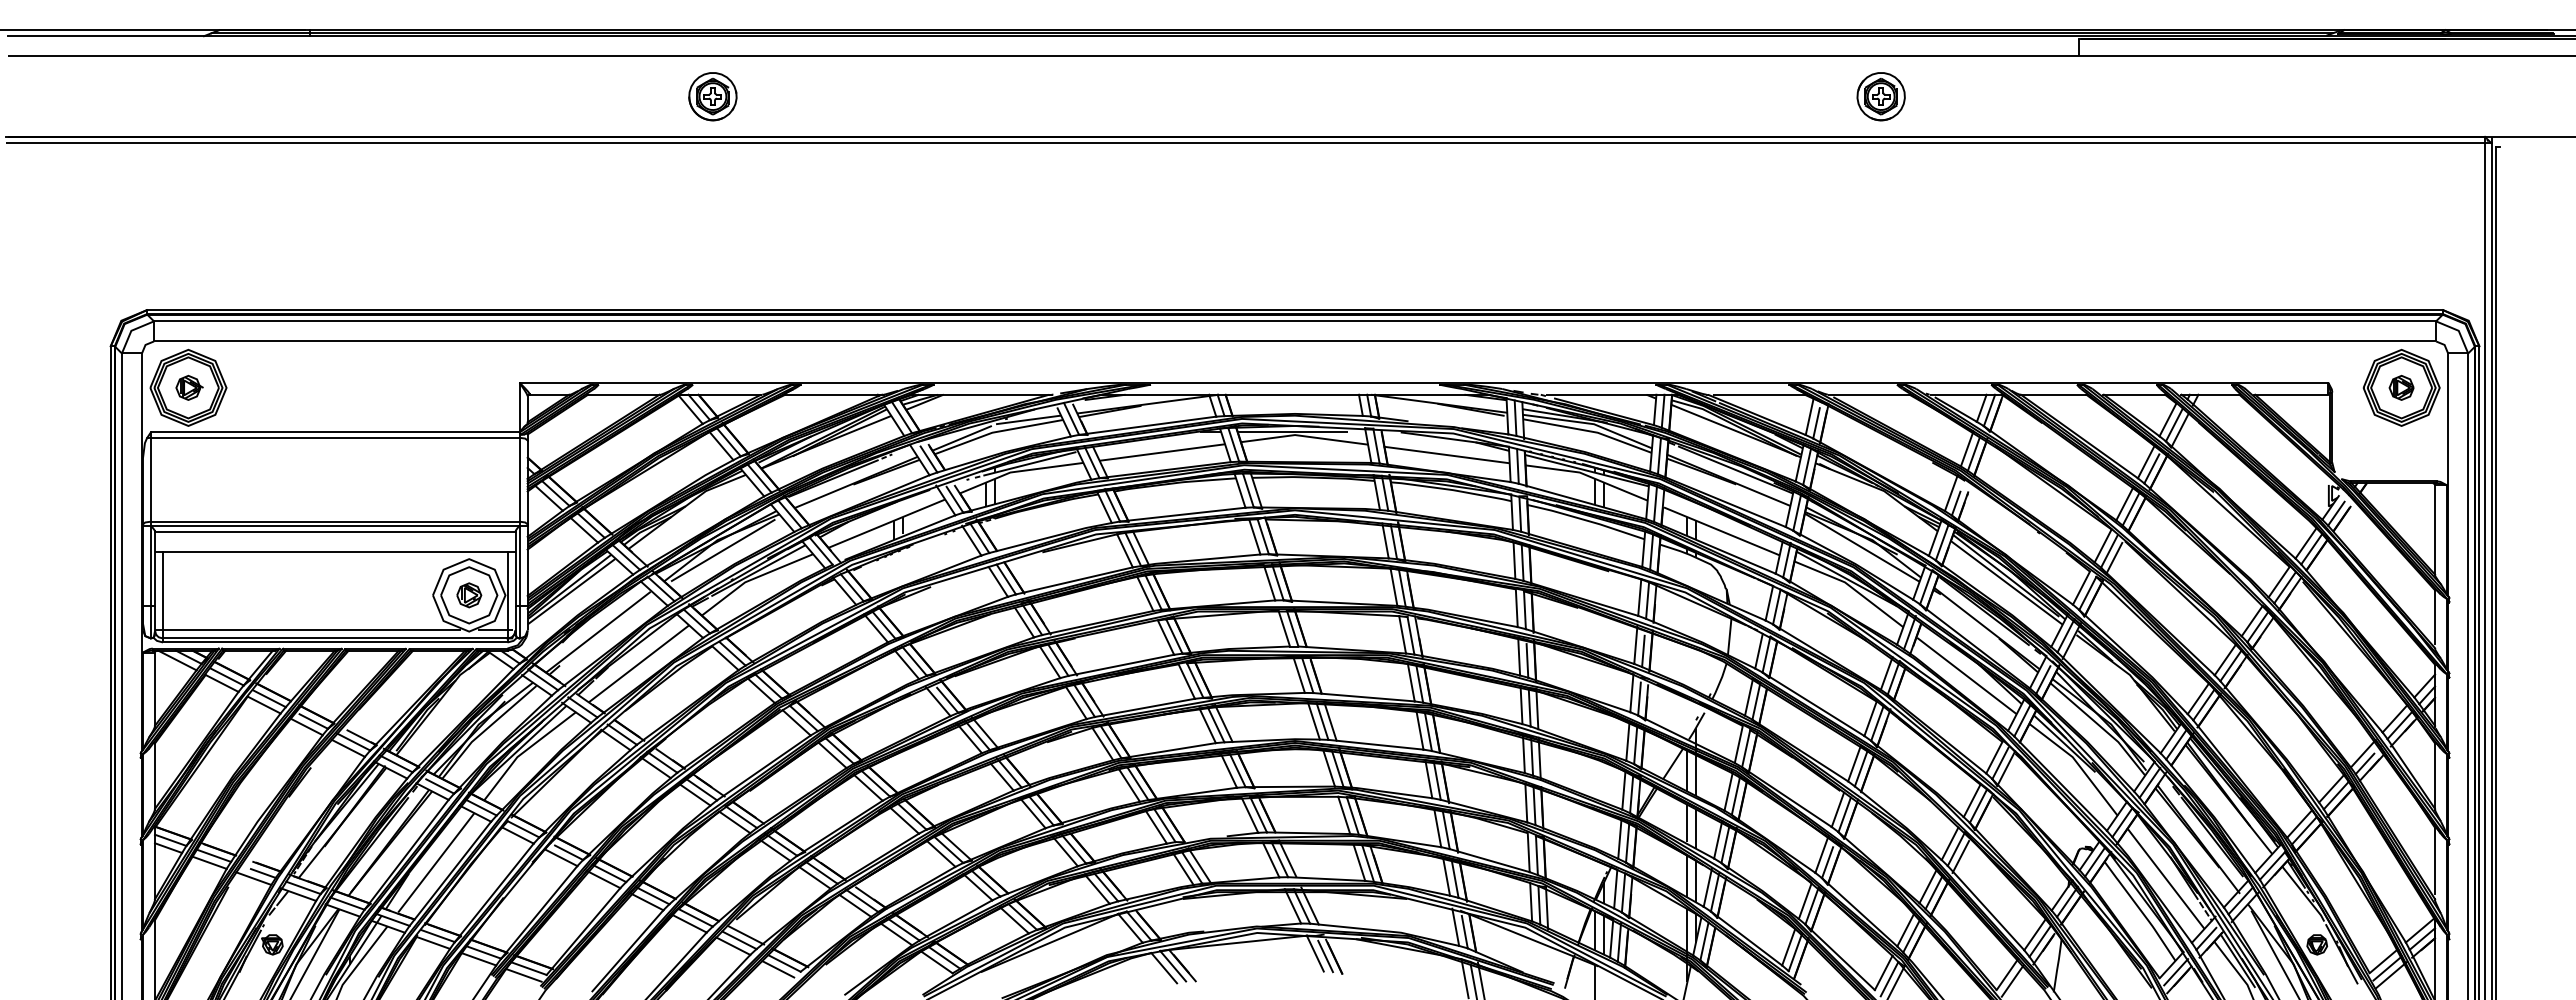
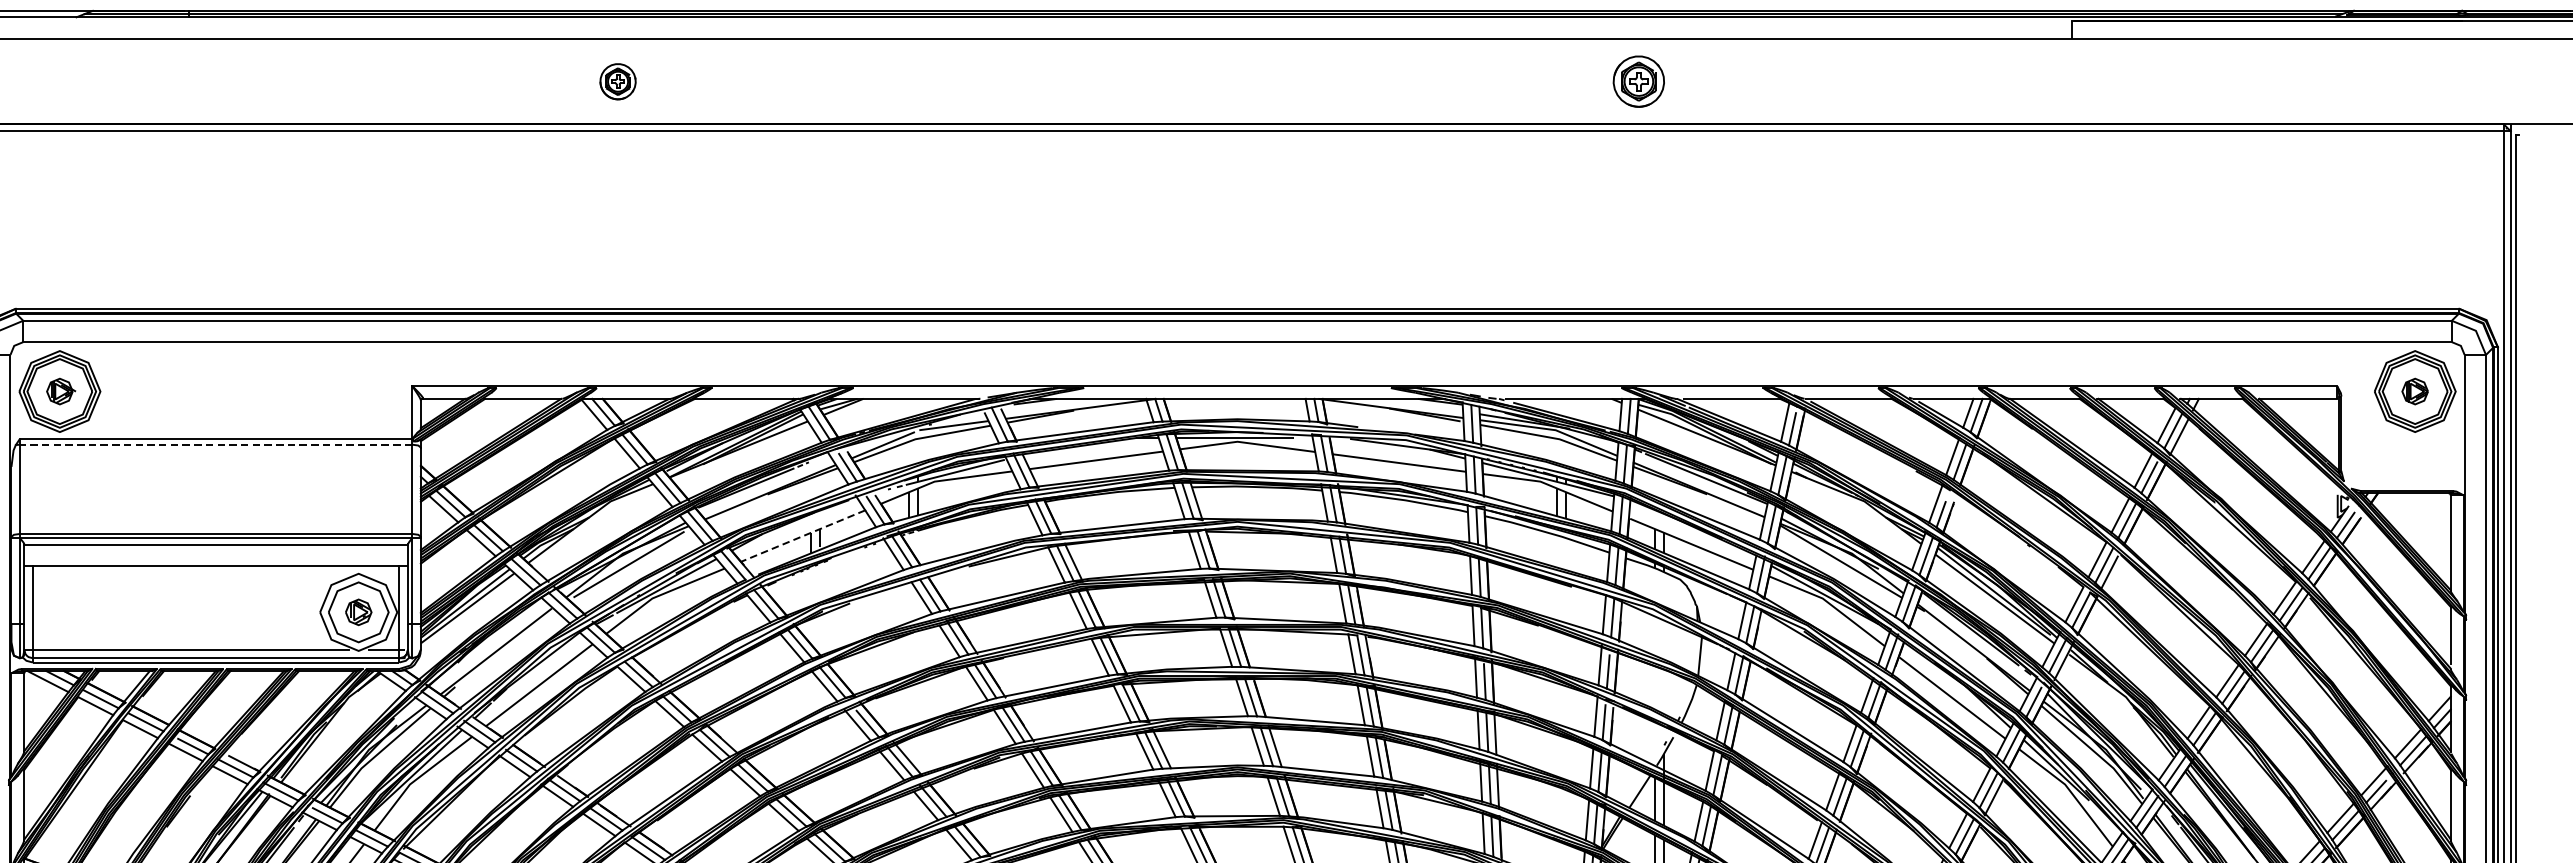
part: (712, 96) -> (617, 81), size x0.7
part: (1880, 96) -> (1638, 81), moved
line: (334, 437) -> (215, 444), solid -> dashed
line: (887, 523) -> (803, 535), solid -> dashed

